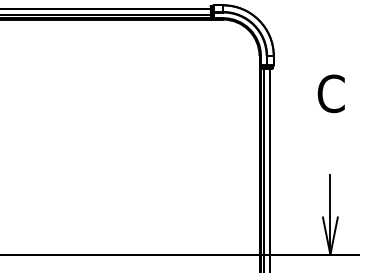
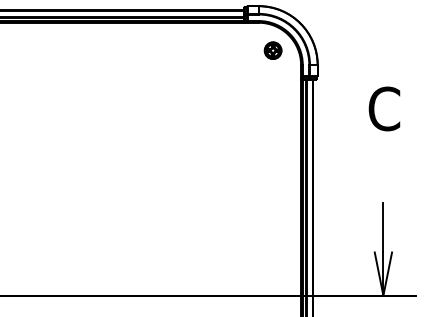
part: (235, 43) -> (273, 50), added

